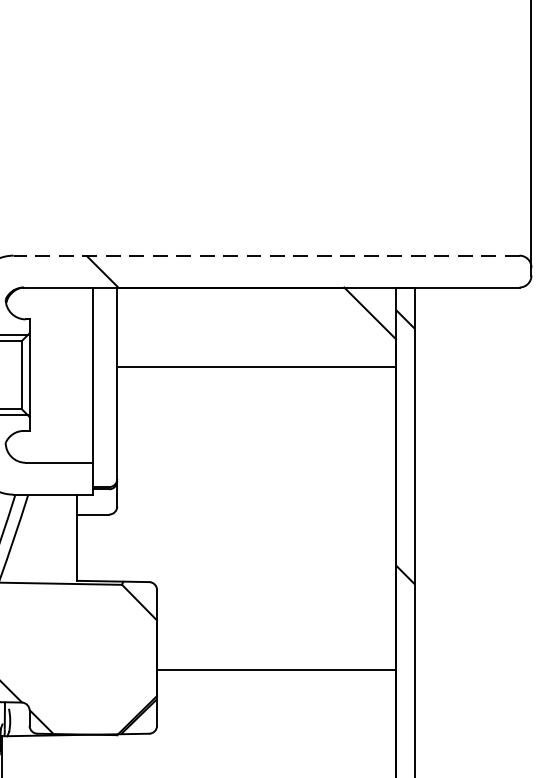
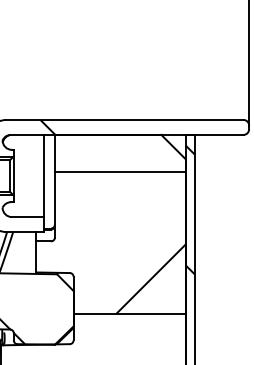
line: (265, 254) -> (124, 119), dashed -> solid
hatch: (321, 595) -> (150, 279), added

